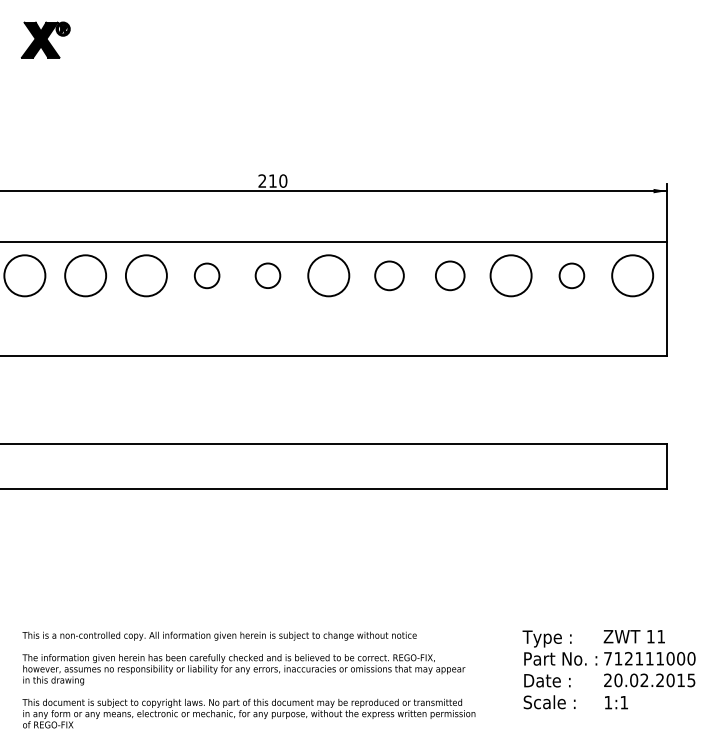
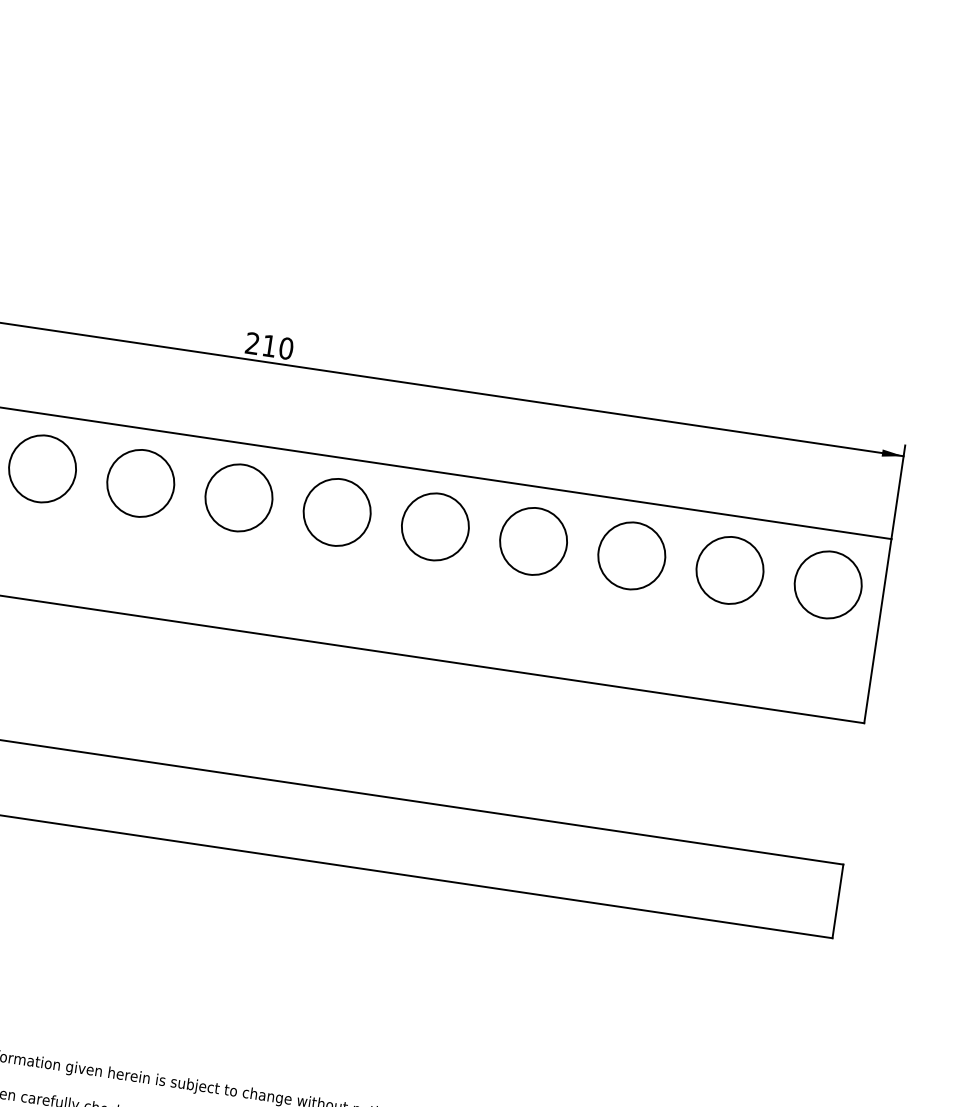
circle: (206, 275) -> (139, 482), size x1.67
circle: (267, 275) -> (238, 497), size x1.67
circle: (389, 275) -> (435, 526), size x1.43
circle: (449, 275) -> (532, 540), size x1.43
circle: (571, 275) -> (729, 569), size x1.67

